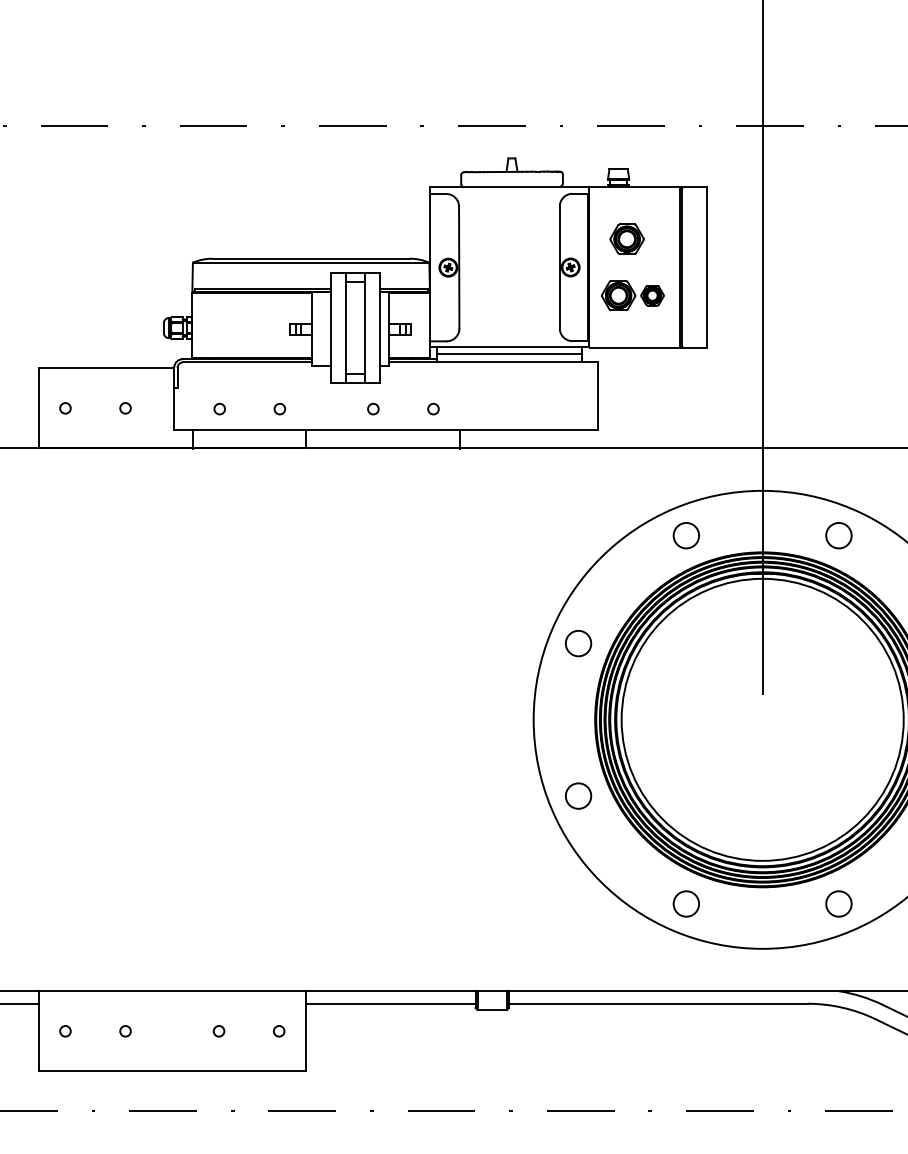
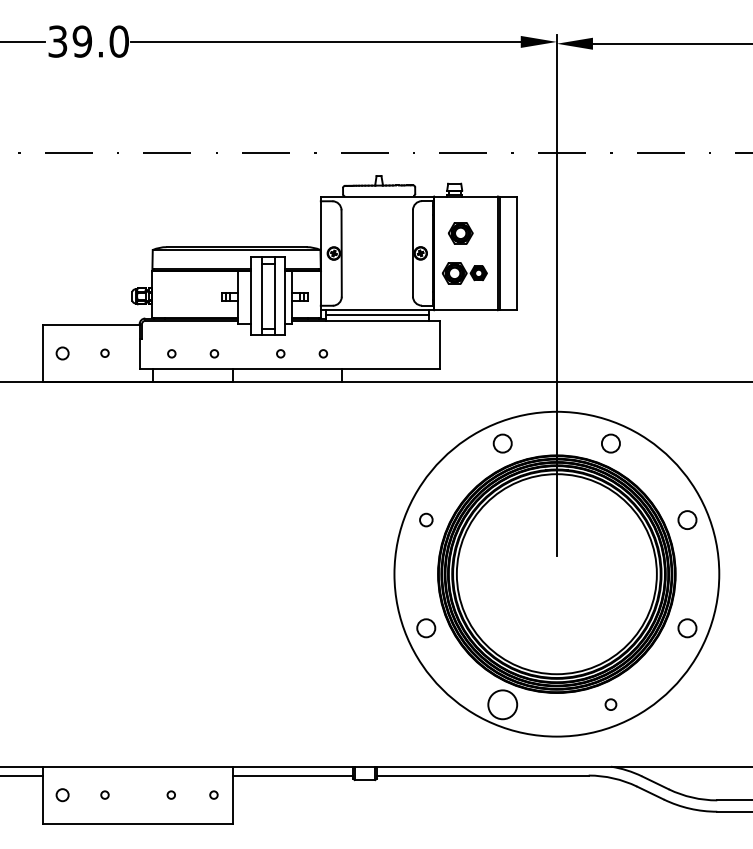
circle: (64, 407) -> (61, 352), size x1.6
circle: (578, 642) -> (426, 519), size x0.7
circle: (686, 903) -> (502, 704), size x1.6
circle: (838, 903) -> (610, 704), size x0.6
circle: (64, 1030) -> (61, 794), size x1.6

